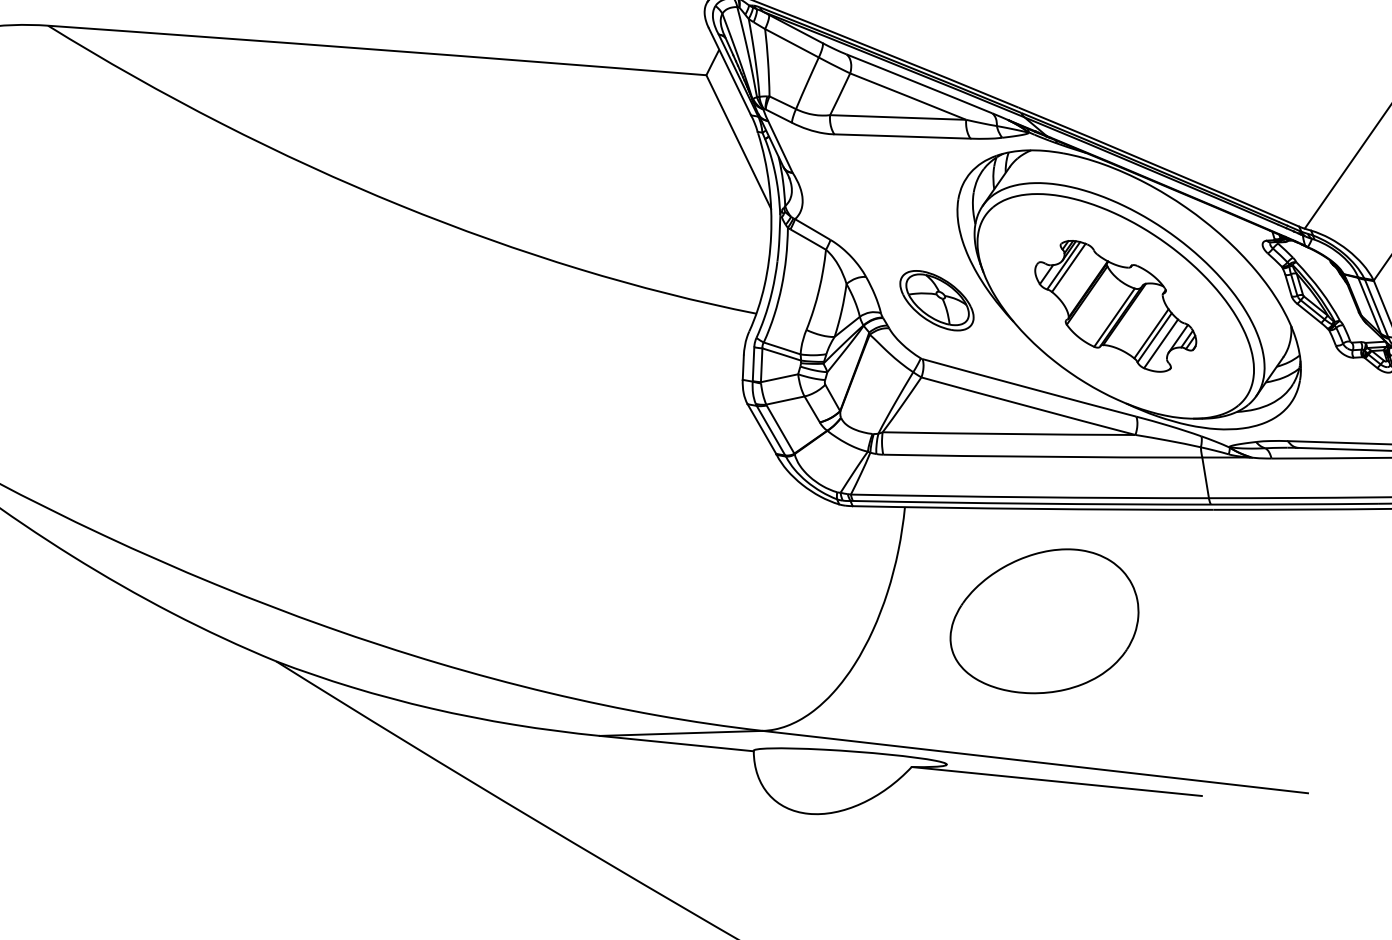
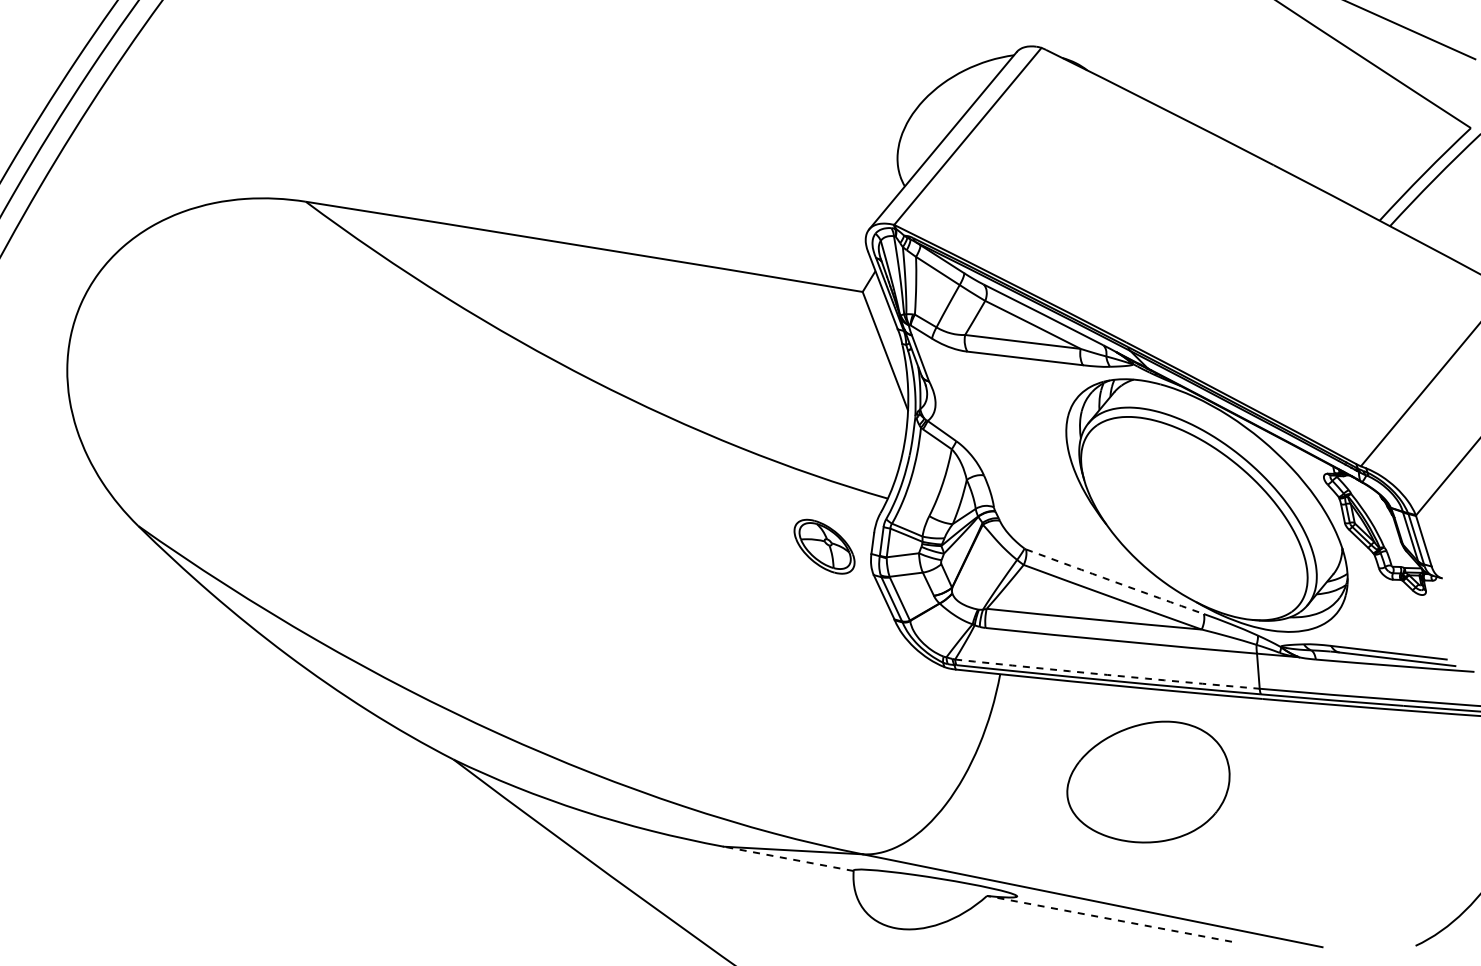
part: (936, 300) -> (824, 546), moved
part: (1115, 306) -> (1194, 518), removed
arc: (1028, 387) -> (1114, 581), solid -> dashed
arc: (1030, 496) -> (1107, 674), solid -> dashed
part: (1044, 621) -> (1148, 781), moved
line: (676, 743) -> (788, 858), solid -> dashed
line: (1056, 781) -> (1109, 918), solid -> dashed

